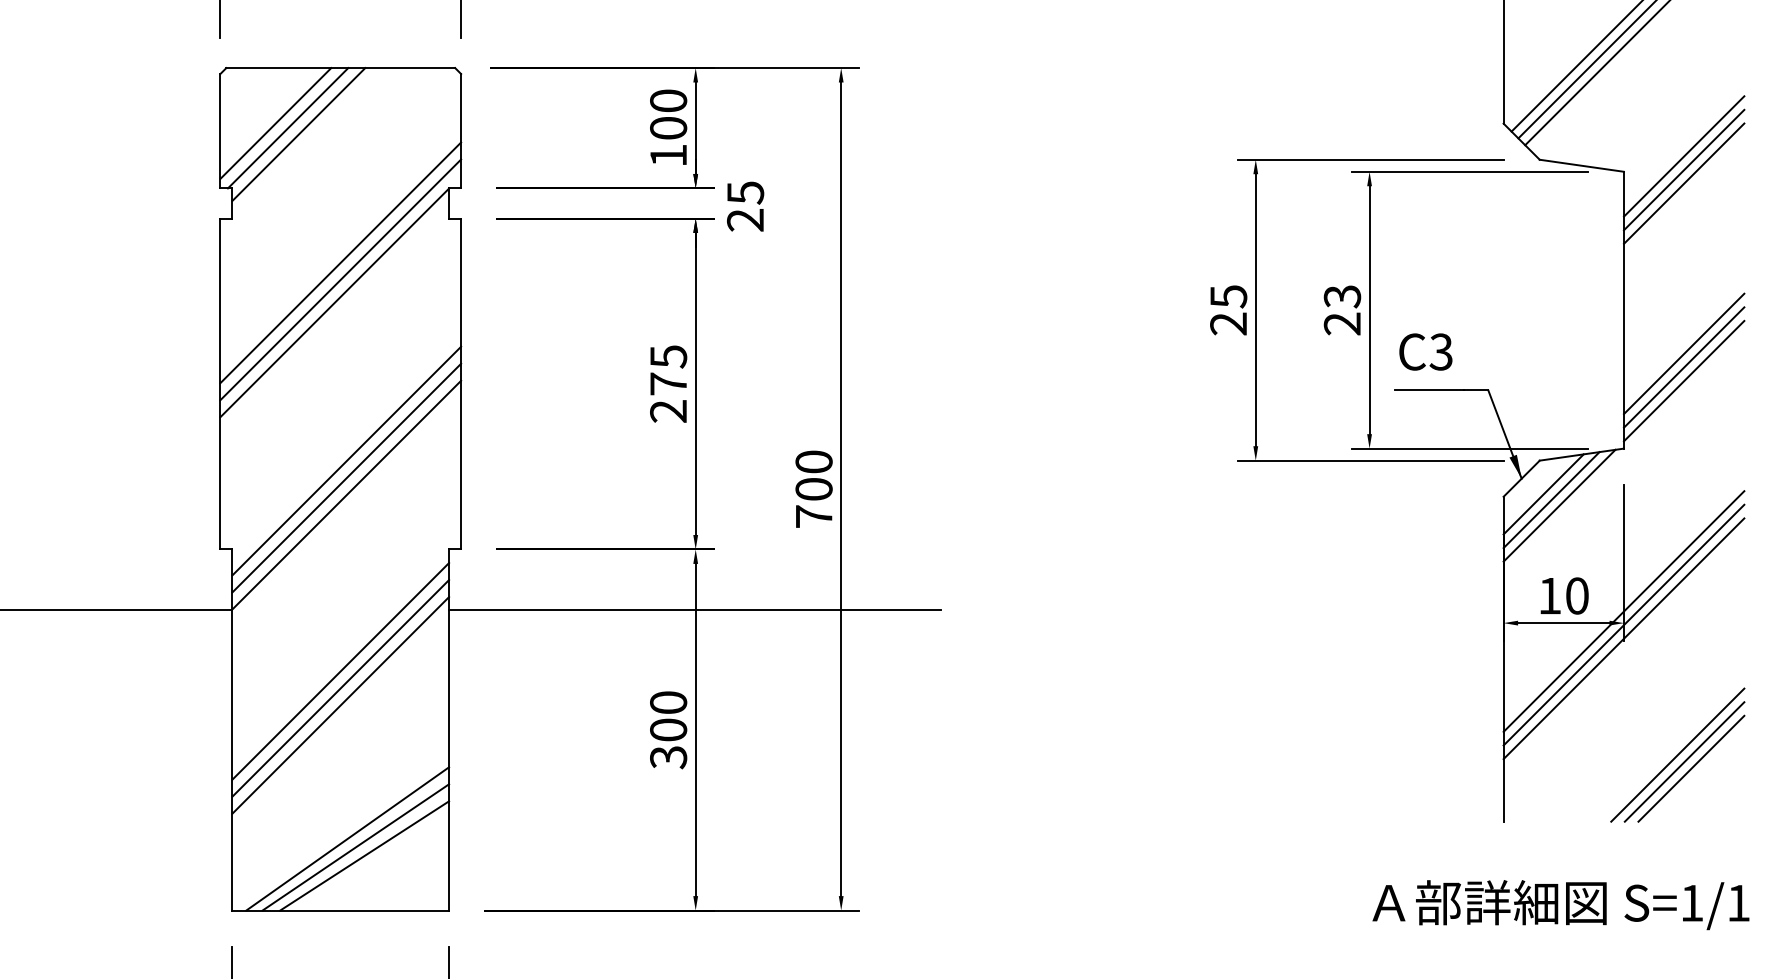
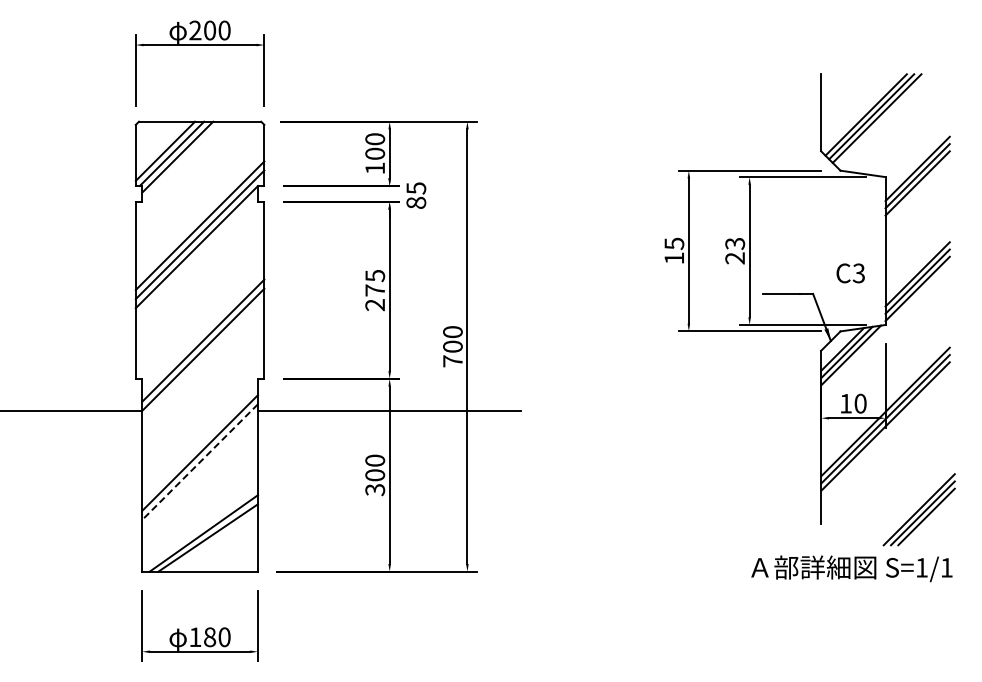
text: (745, 219) -> (416, 202), 25 -> 85
text: (1227, 324) -> (673, 258), 25 -> 15
text: (1425, 352) -> (850, 273), moved
line: (347, 460) -> (203, 331), removed
line: (339, 670) -> (199, 443), removed
line: (341, 706) -> (200, 462), solid -> dashed
part: (1676, 754) -> (918, 509), moved
line: (363, 855) -> (212, 542), removed

